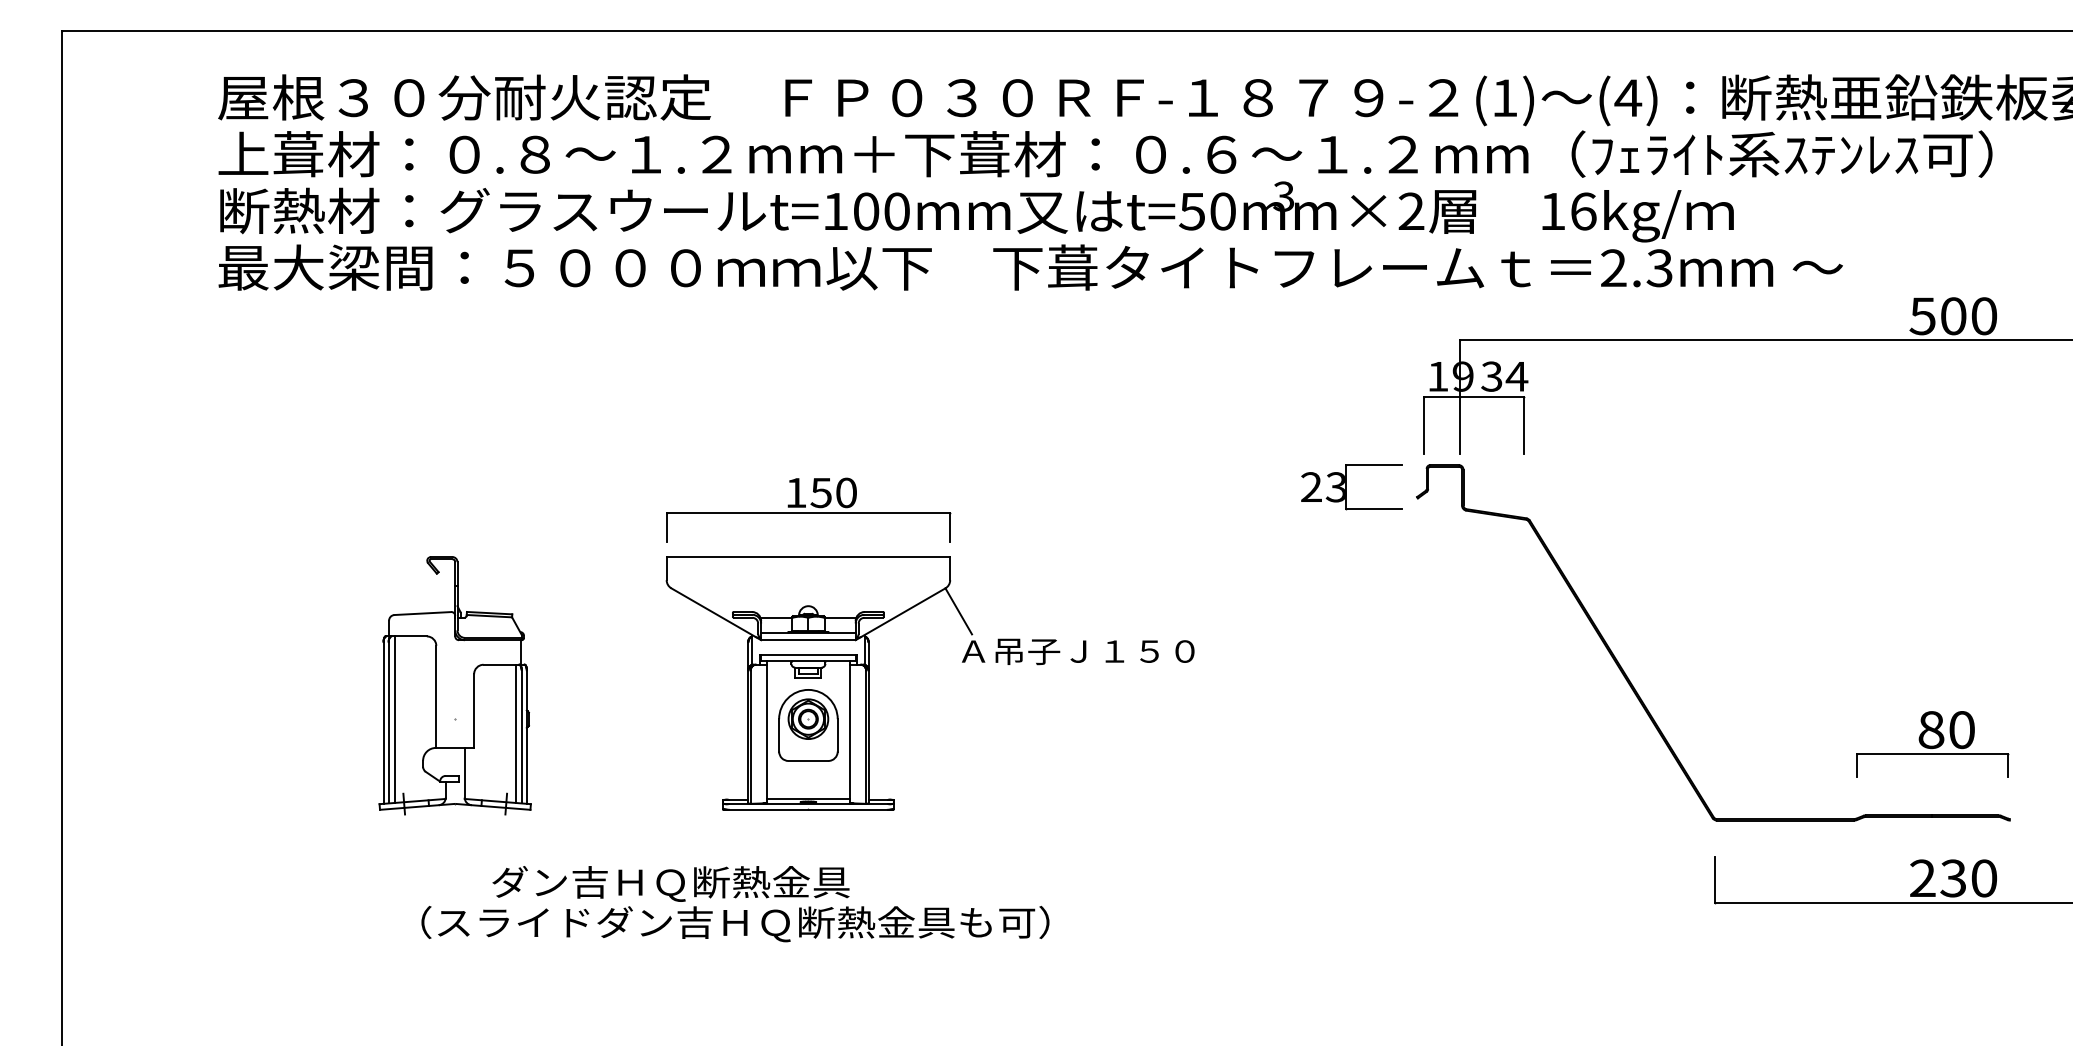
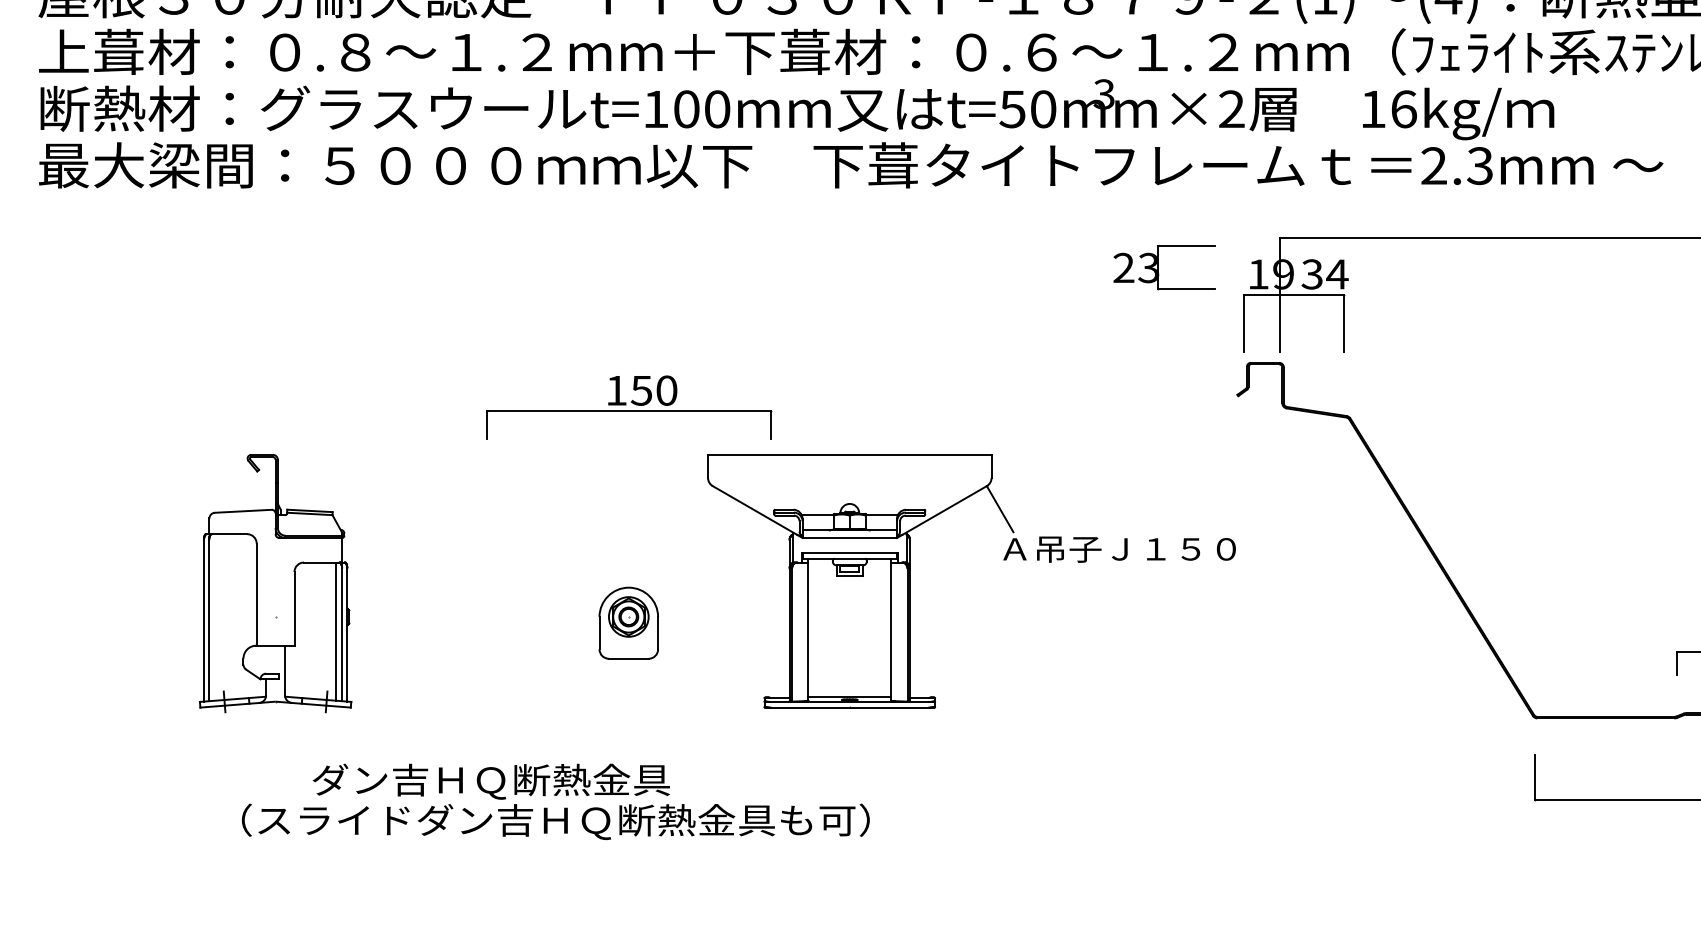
part: (1351, 487) -> (1163, 268), moved
part: (962, 662) -> (1003, 560), moved
line: (394, 719) -> (214, 617), removed

